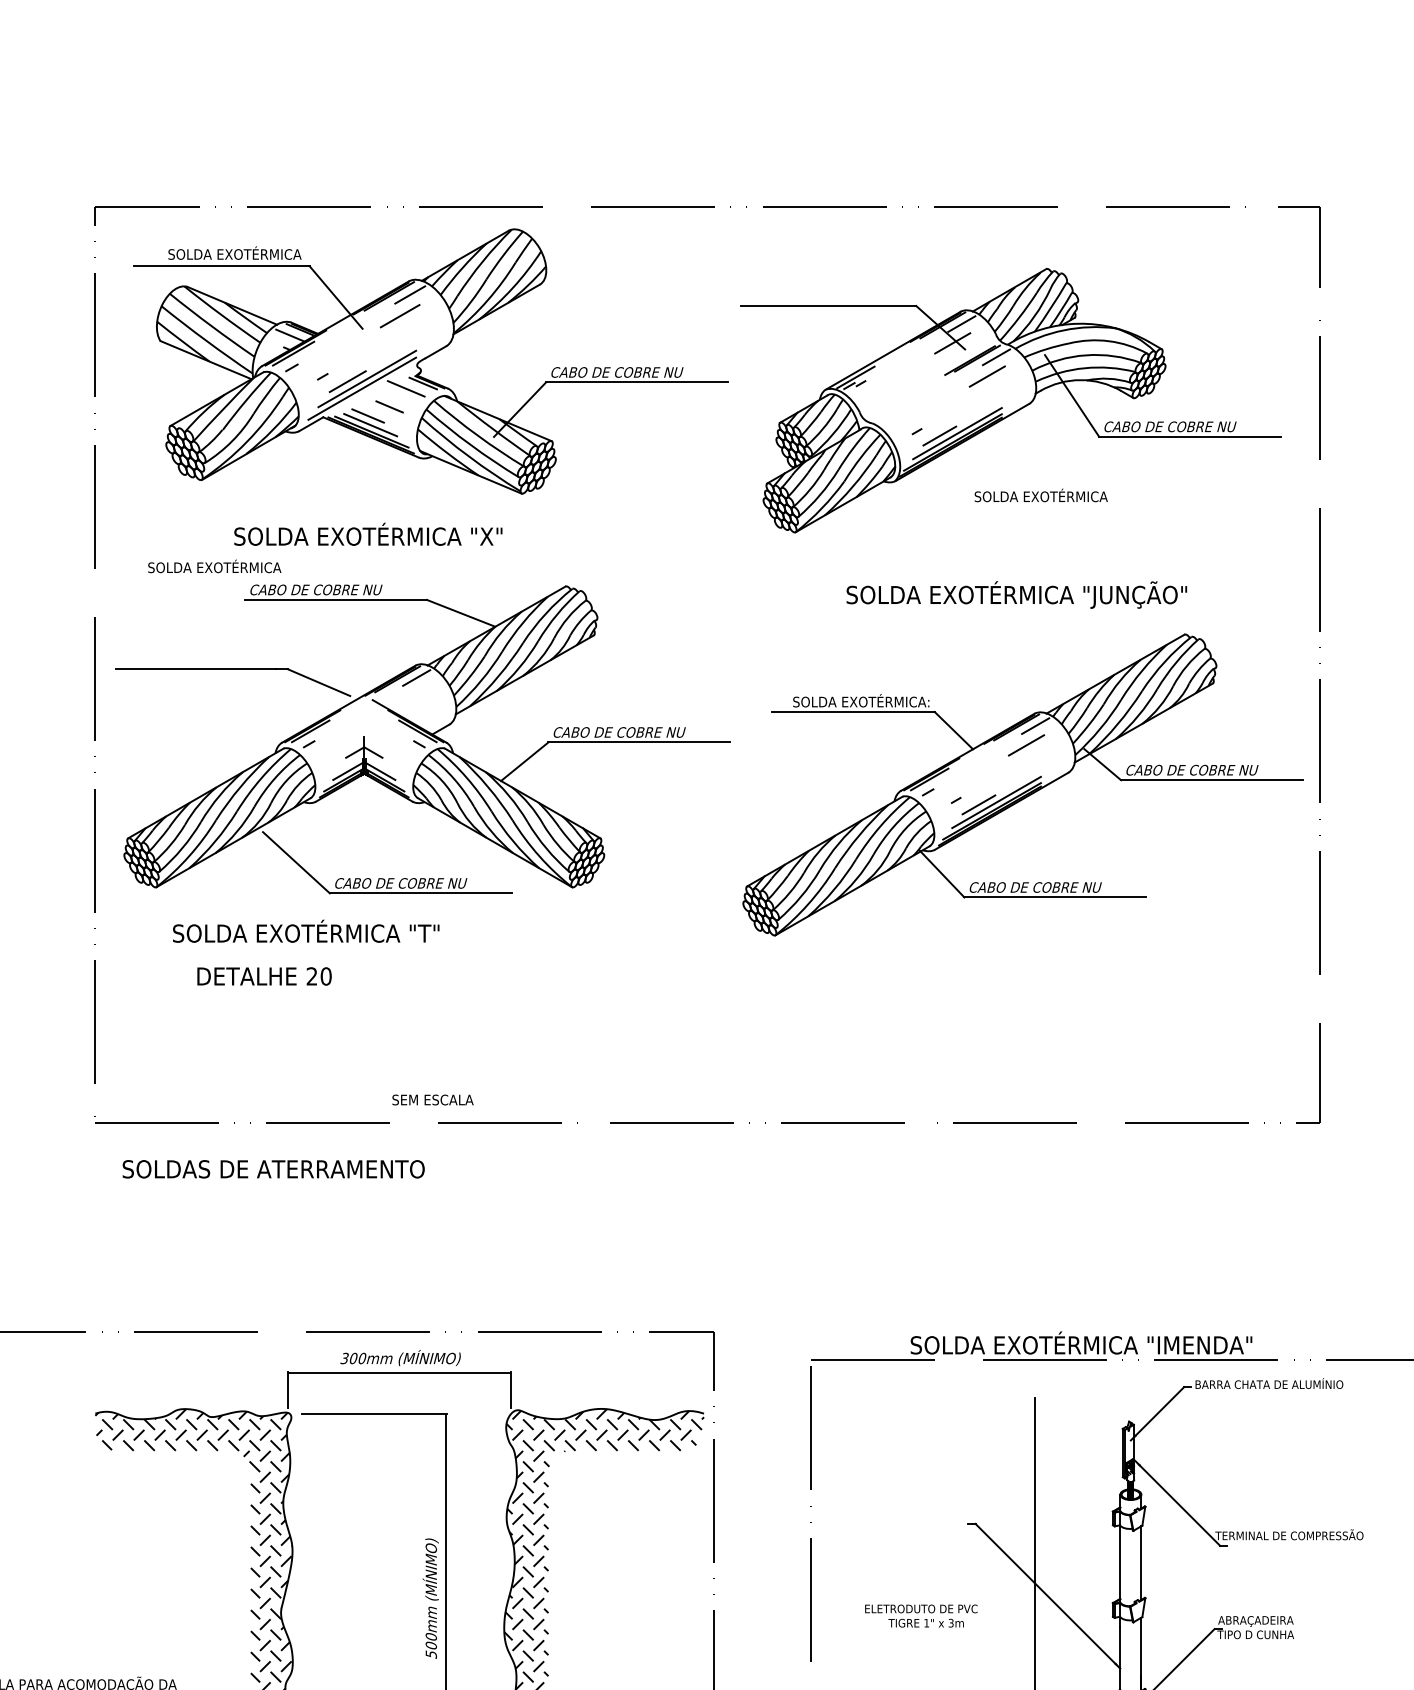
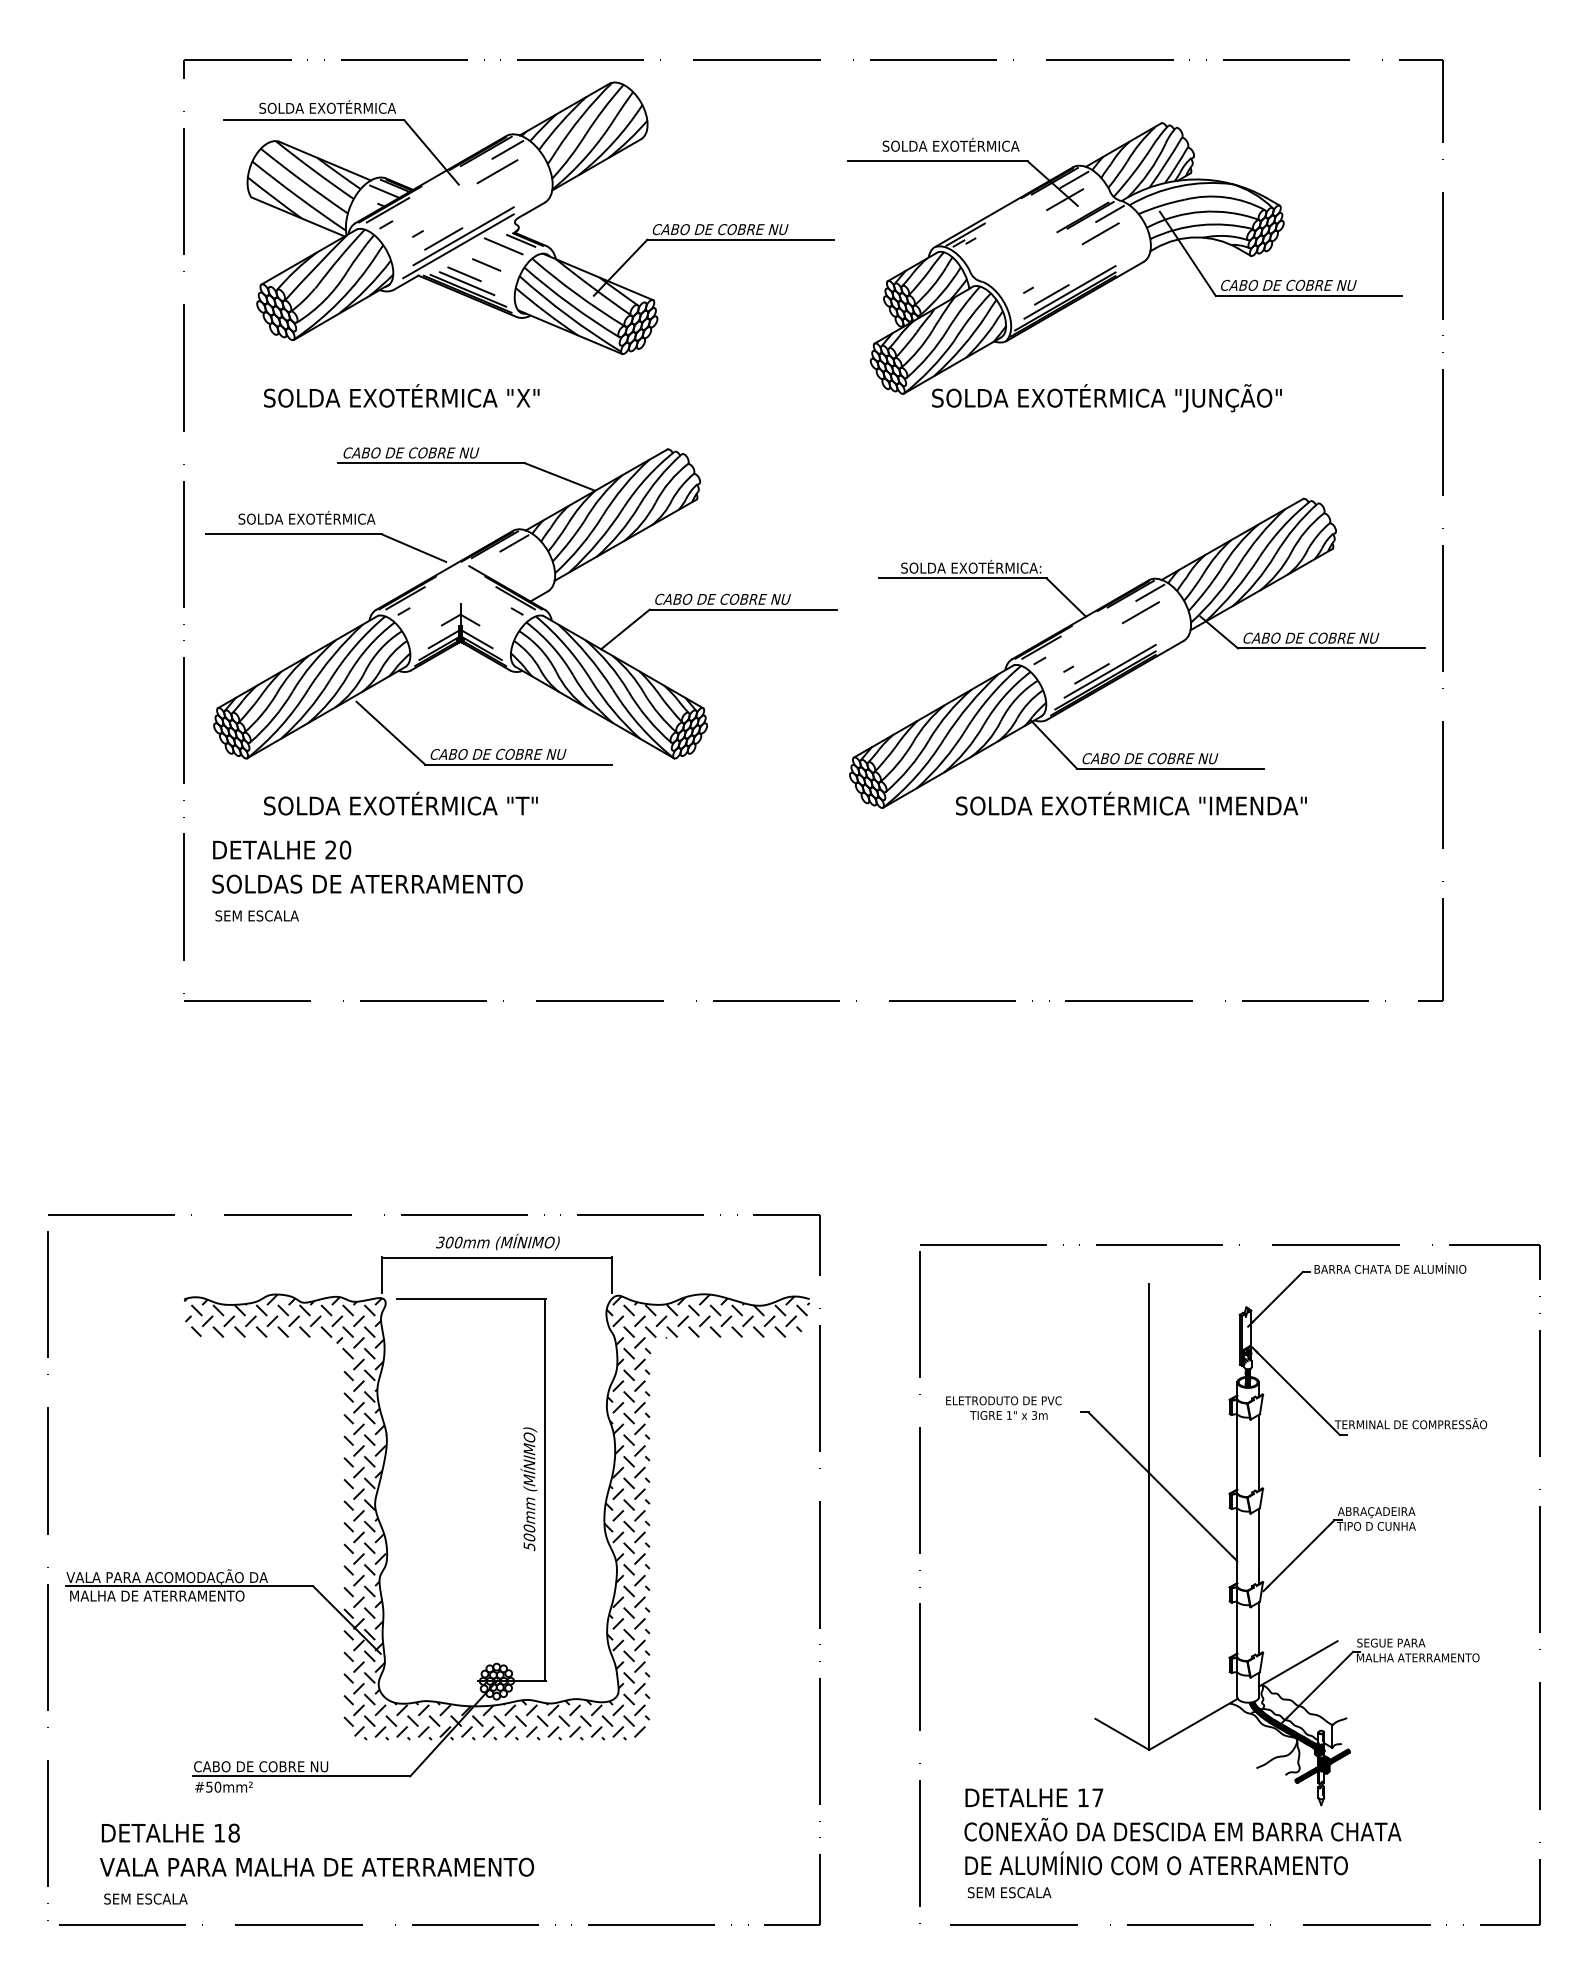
text: (1040, 495) -> (950, 144), moved
text: (368, 533) -> (401, 395), moved
text: (214, 566) -> (306, 517), moved
text: (1016, 595) -> (1106, 398), moved
text: (264, 975) -> (282, 849), moved
text: (432, 1099) -> (256, 915), moved
text: (273, 1168) -> (367, 883), moved
text: (1081, 1342) -> (1131, 803), moved
text: (920, 1615) -> (1003, 1407), moved

